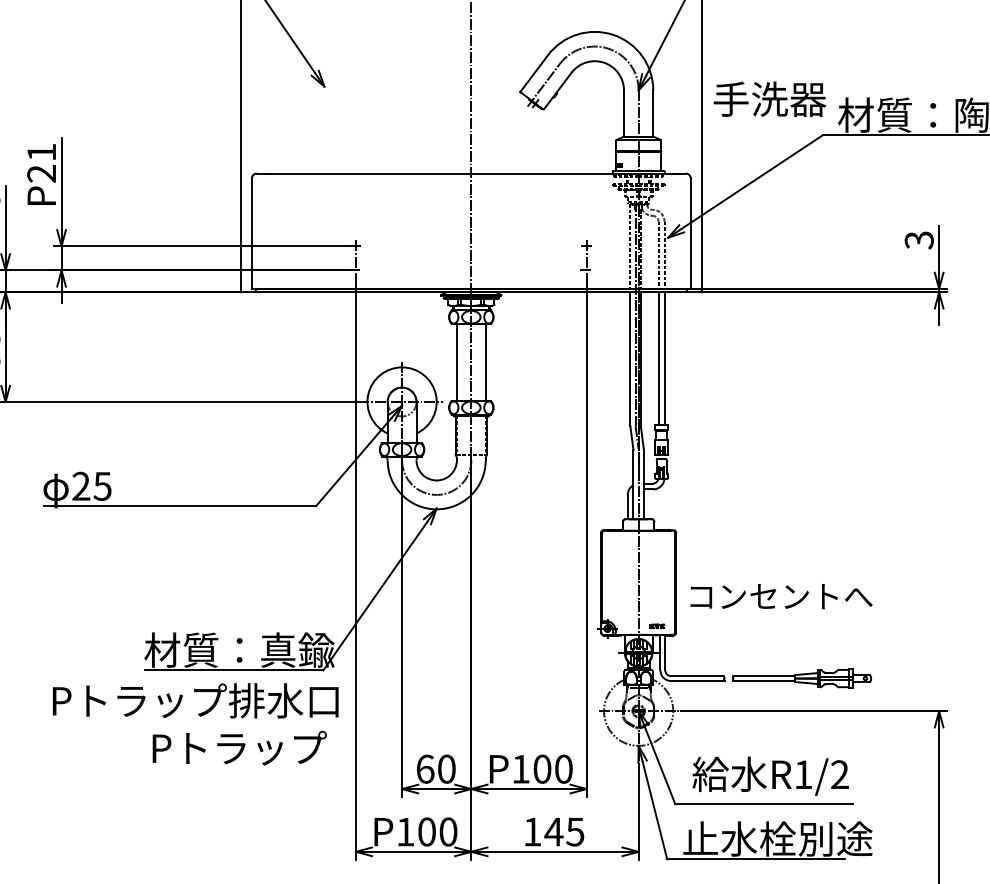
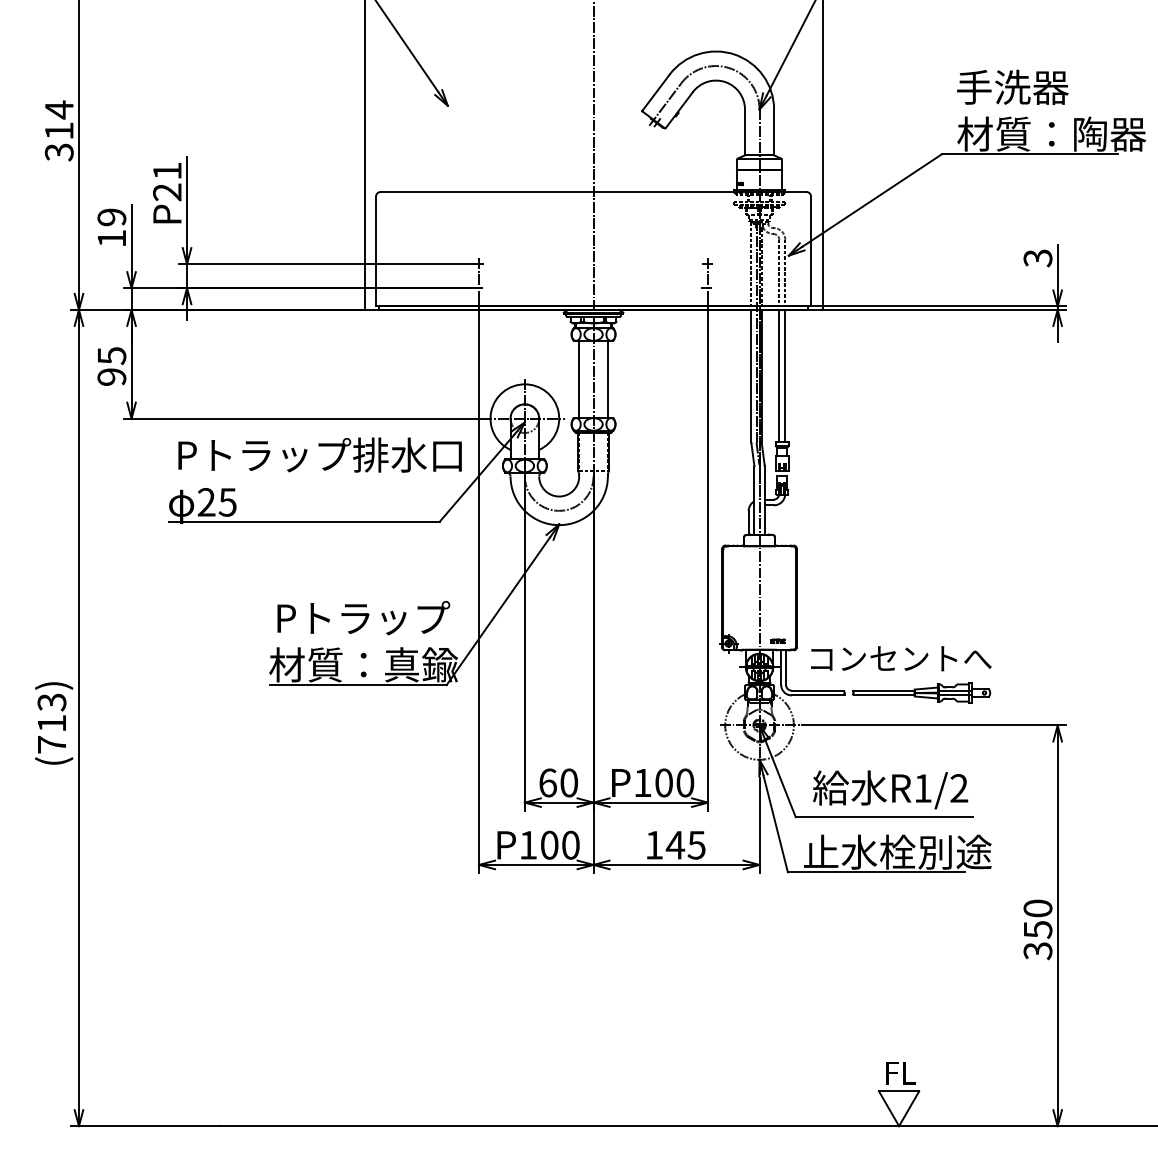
text: (769, 98) -> (1012, 86), moved
text: (781, 596) -> (901, 658), moved
text: (195, 700) -> (319, 454), moved
text: (239, 748) -> (363, 618), moved

